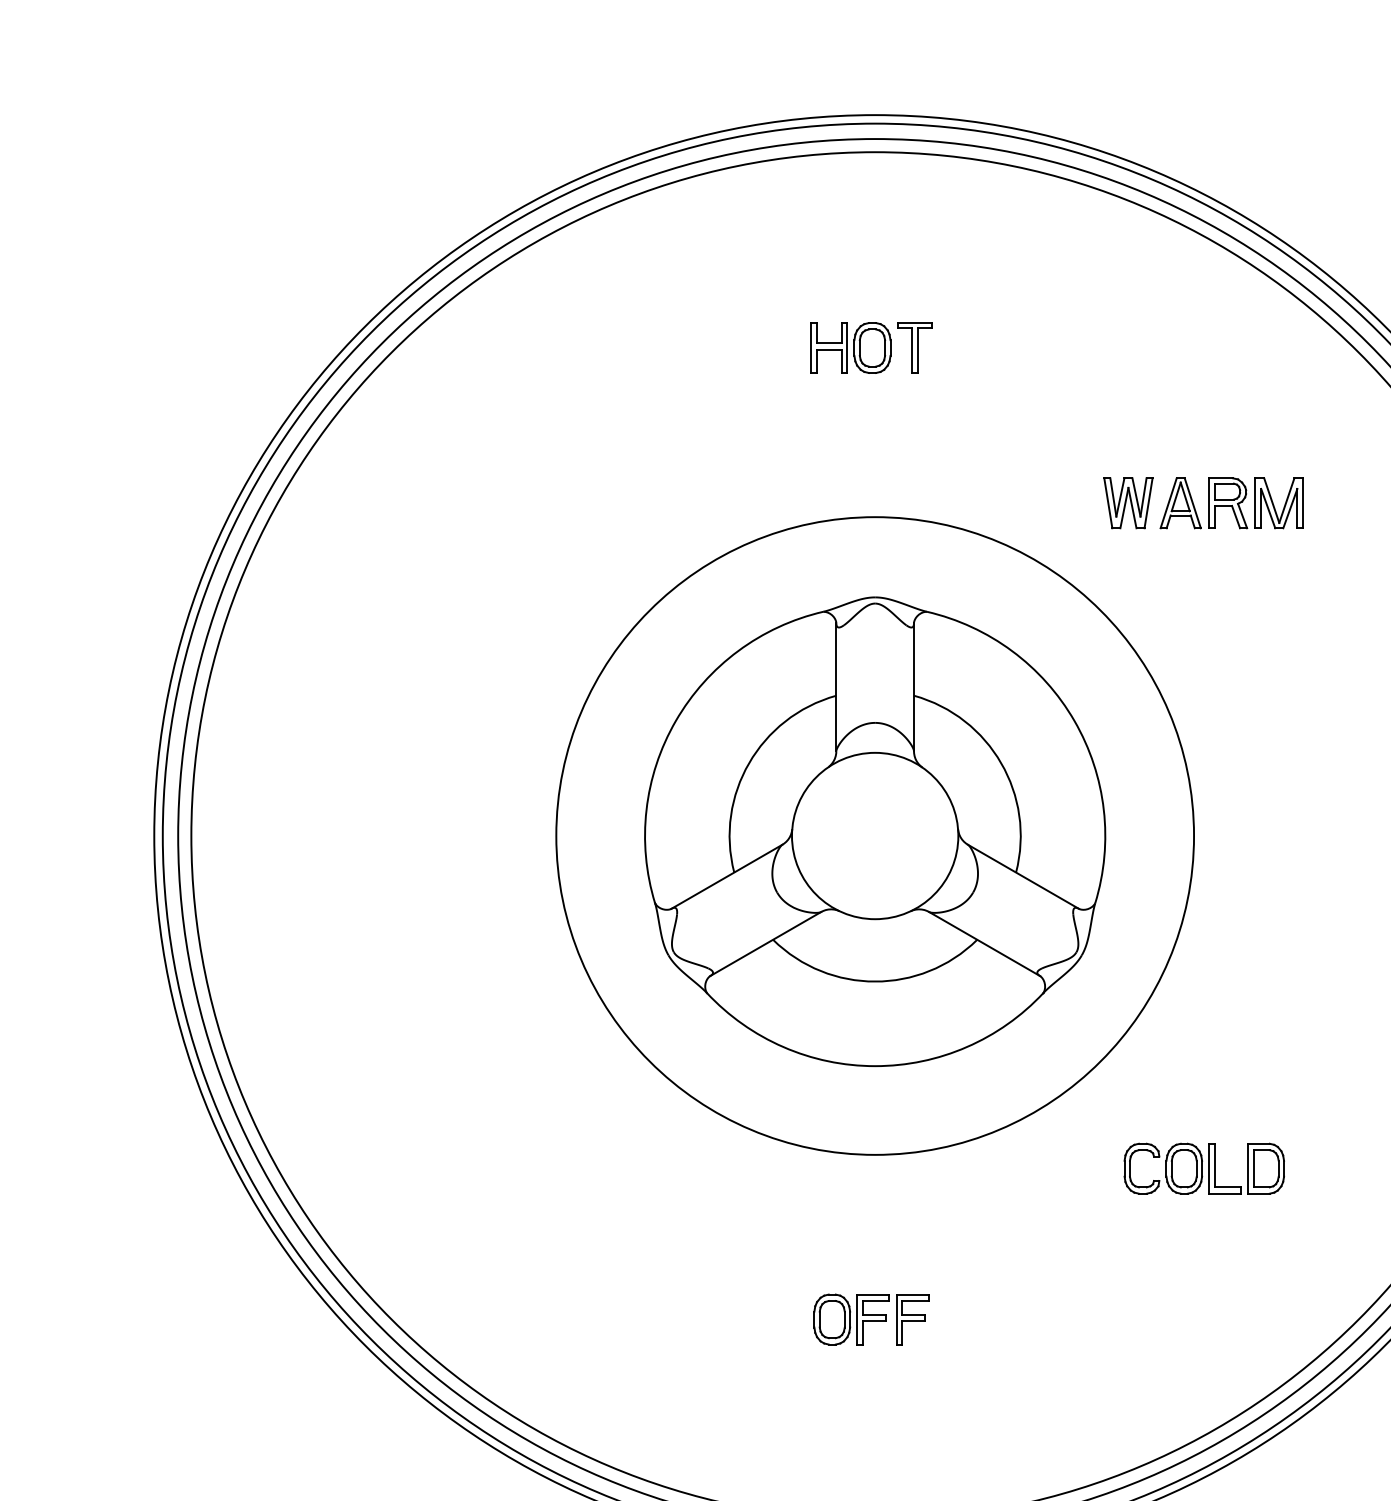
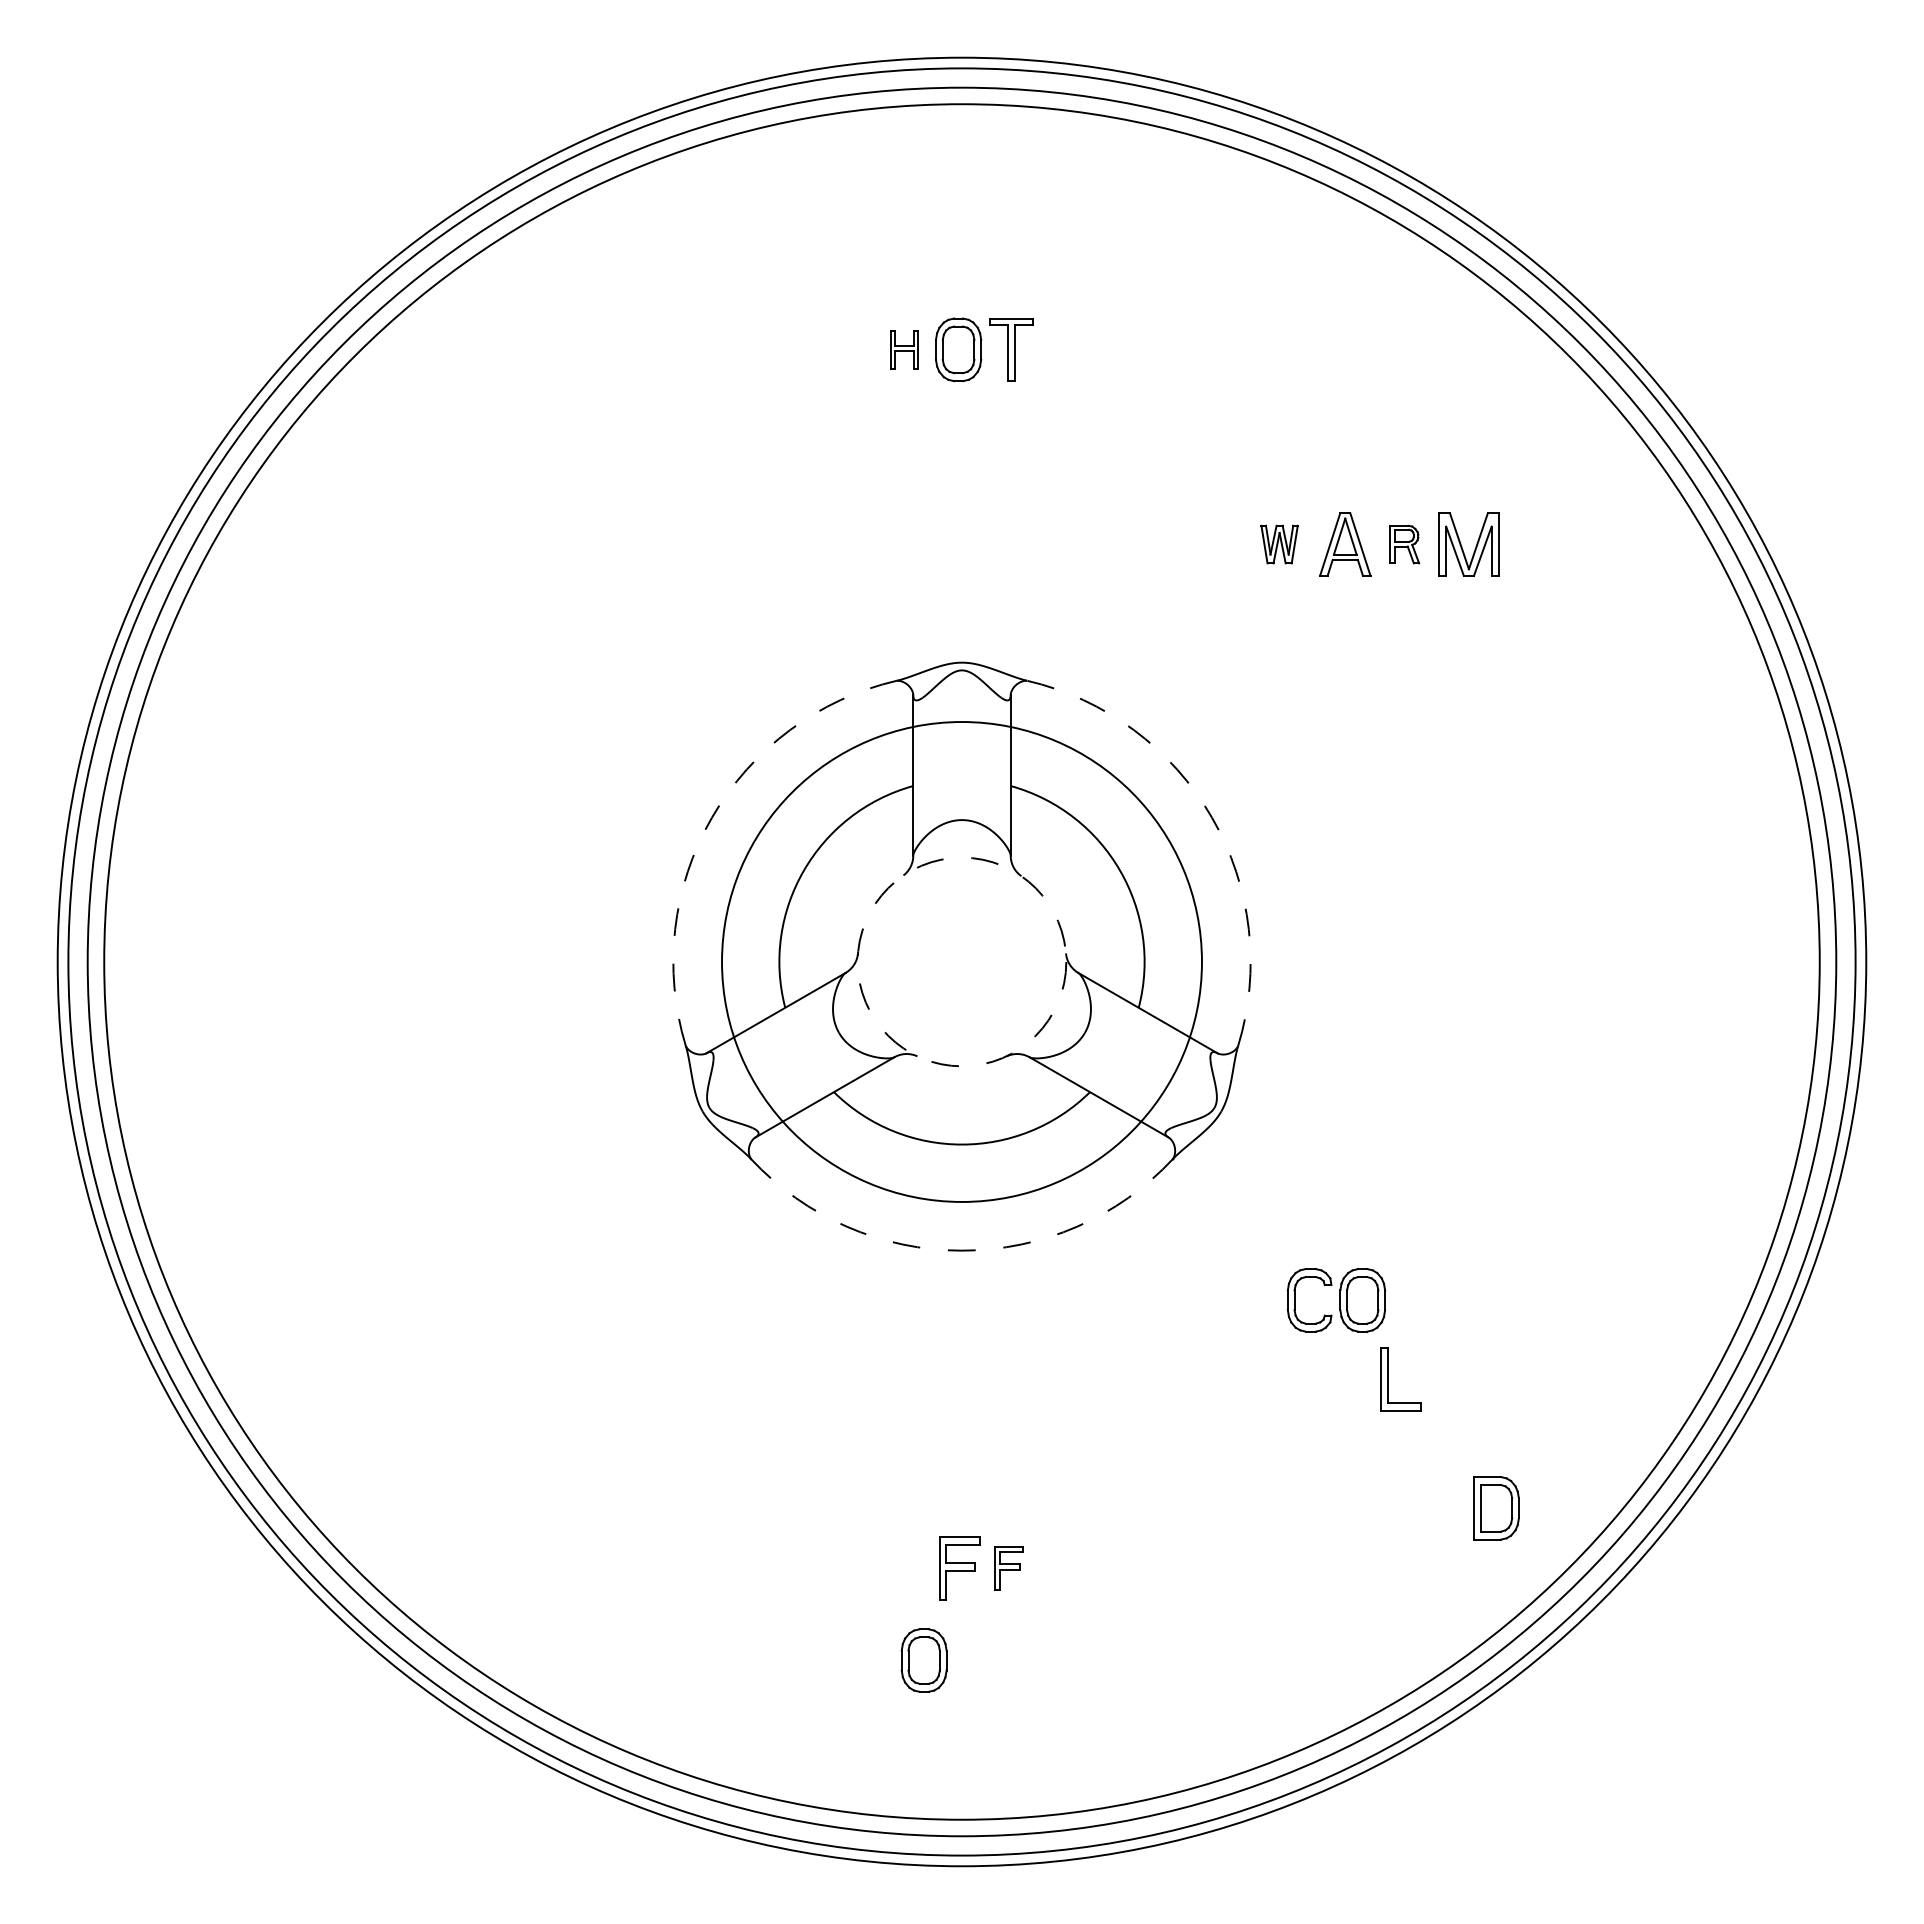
part: (829, 347) -> (904, 349), size x0.6
part: (1128, 503) -> (1279, 544), size x0.6
part: (1227, 503) -> (1404, 544), size x0.6
arc: (676, 720) -> (712, 817), solid -> dashed
arc: (1074, 720) -> (1212, 817), solid -> dashed
circle: (874, 835) -> (961, 961), size x0.6
circle: (874, 835) -> (961, 961), solid -> dashed
arc: (875, 1066) -> (962, 1250), solid -> dashed
part: (1163, 1168) -> (1336, 1300), moved
part: (1266, 1168) -> (1496, 1508), moved
part: (831, 1319) -> (923, 1660), moved
part: (912, 1319) -> (1008, 1568), size x0.7

